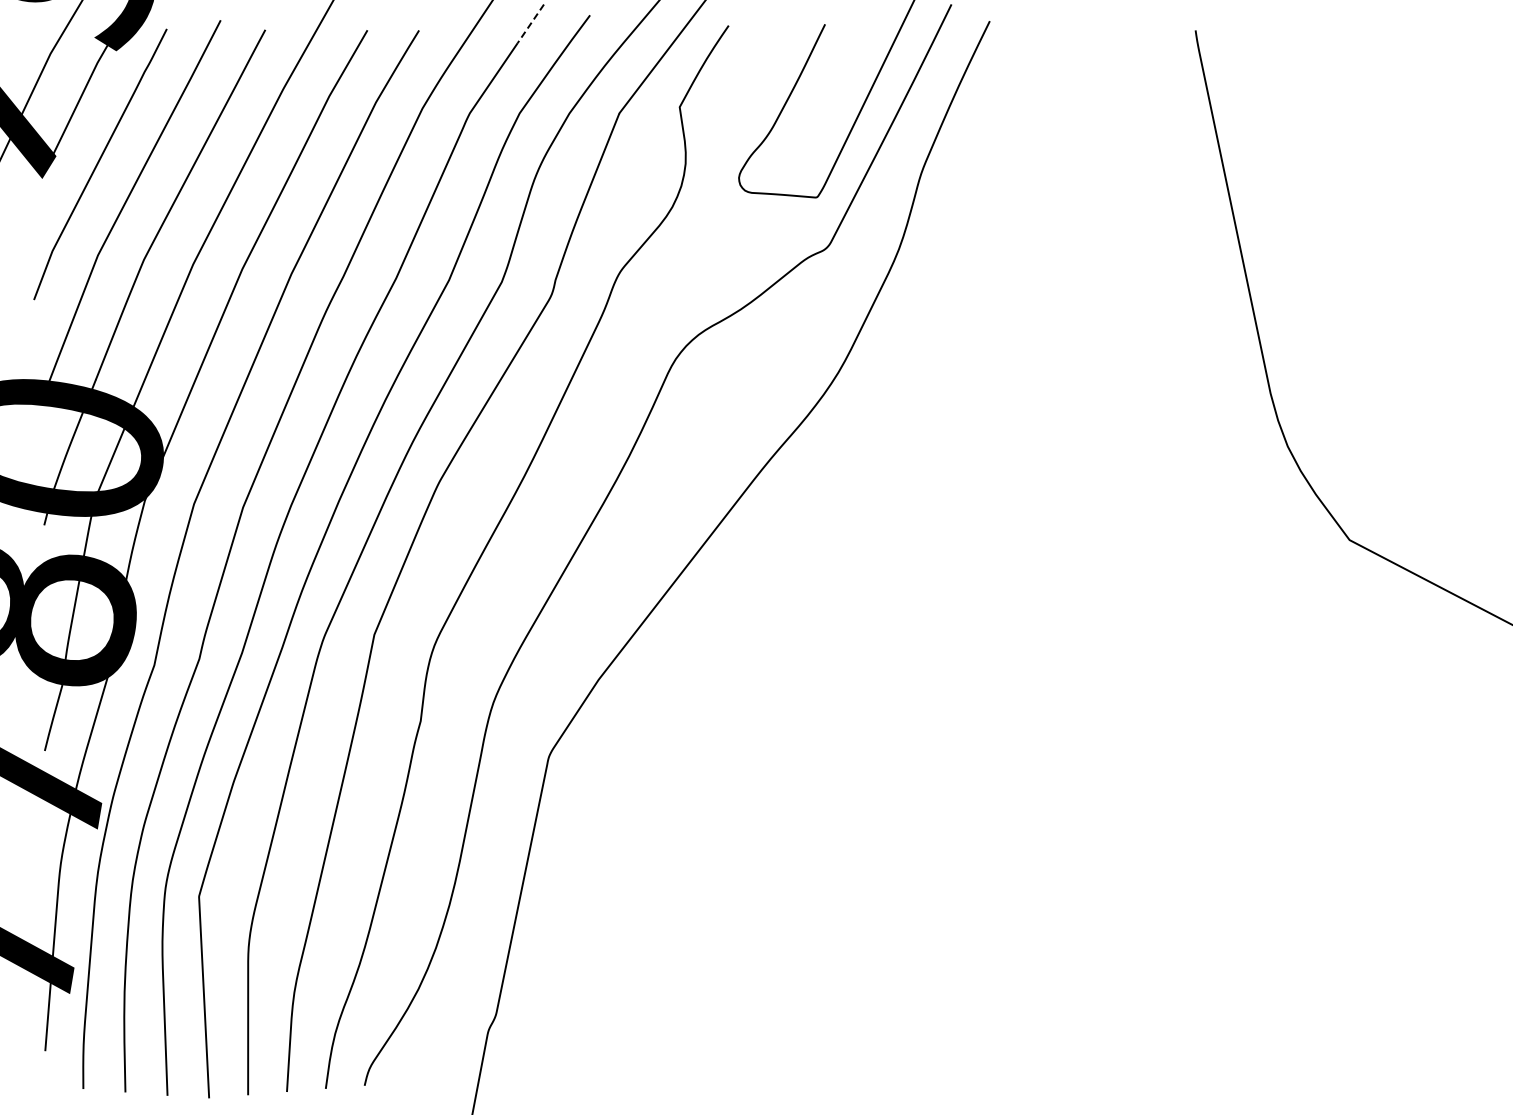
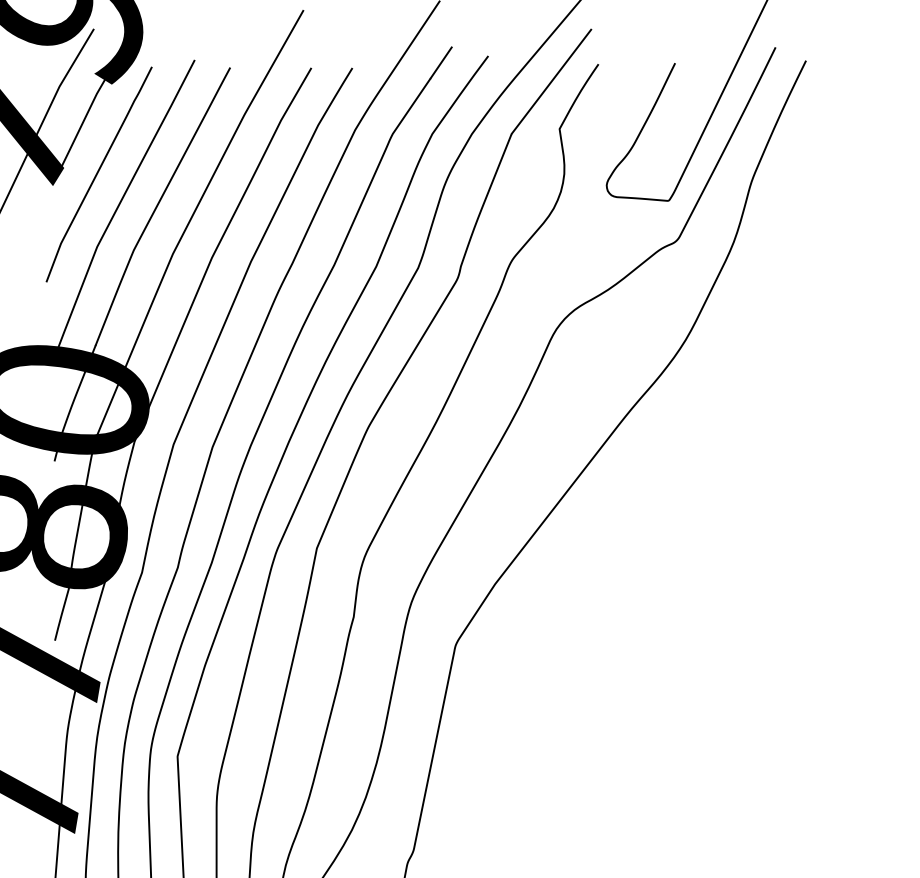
line: (530, 24) -> (441, 63), dashed -> solid

